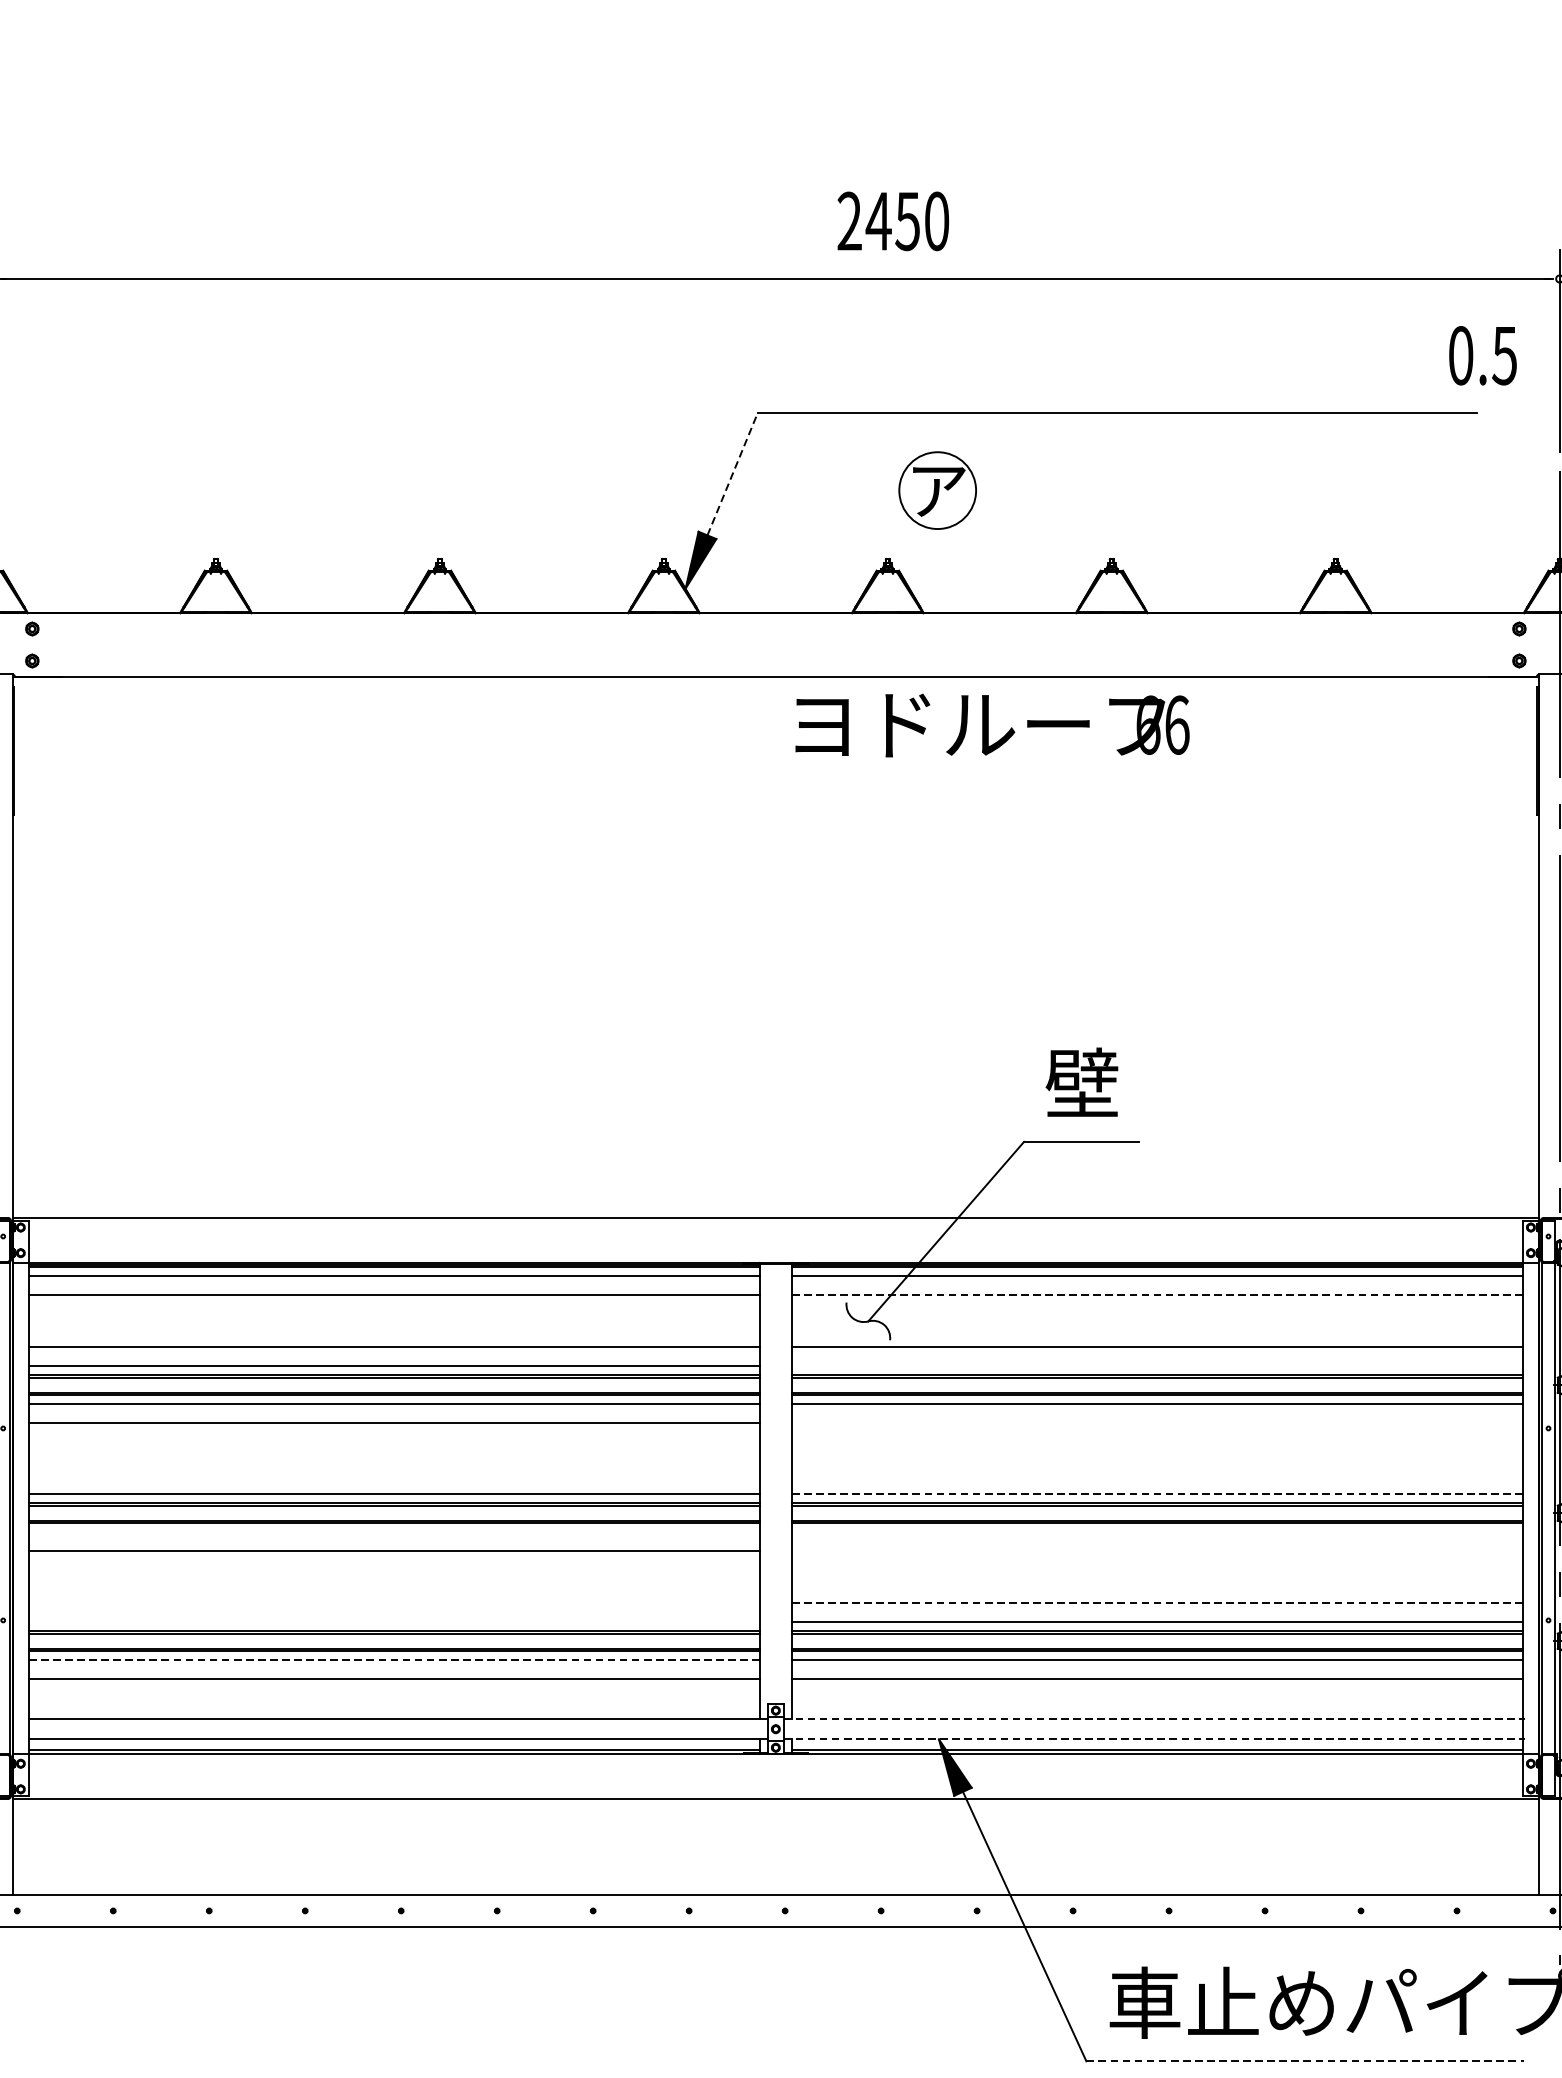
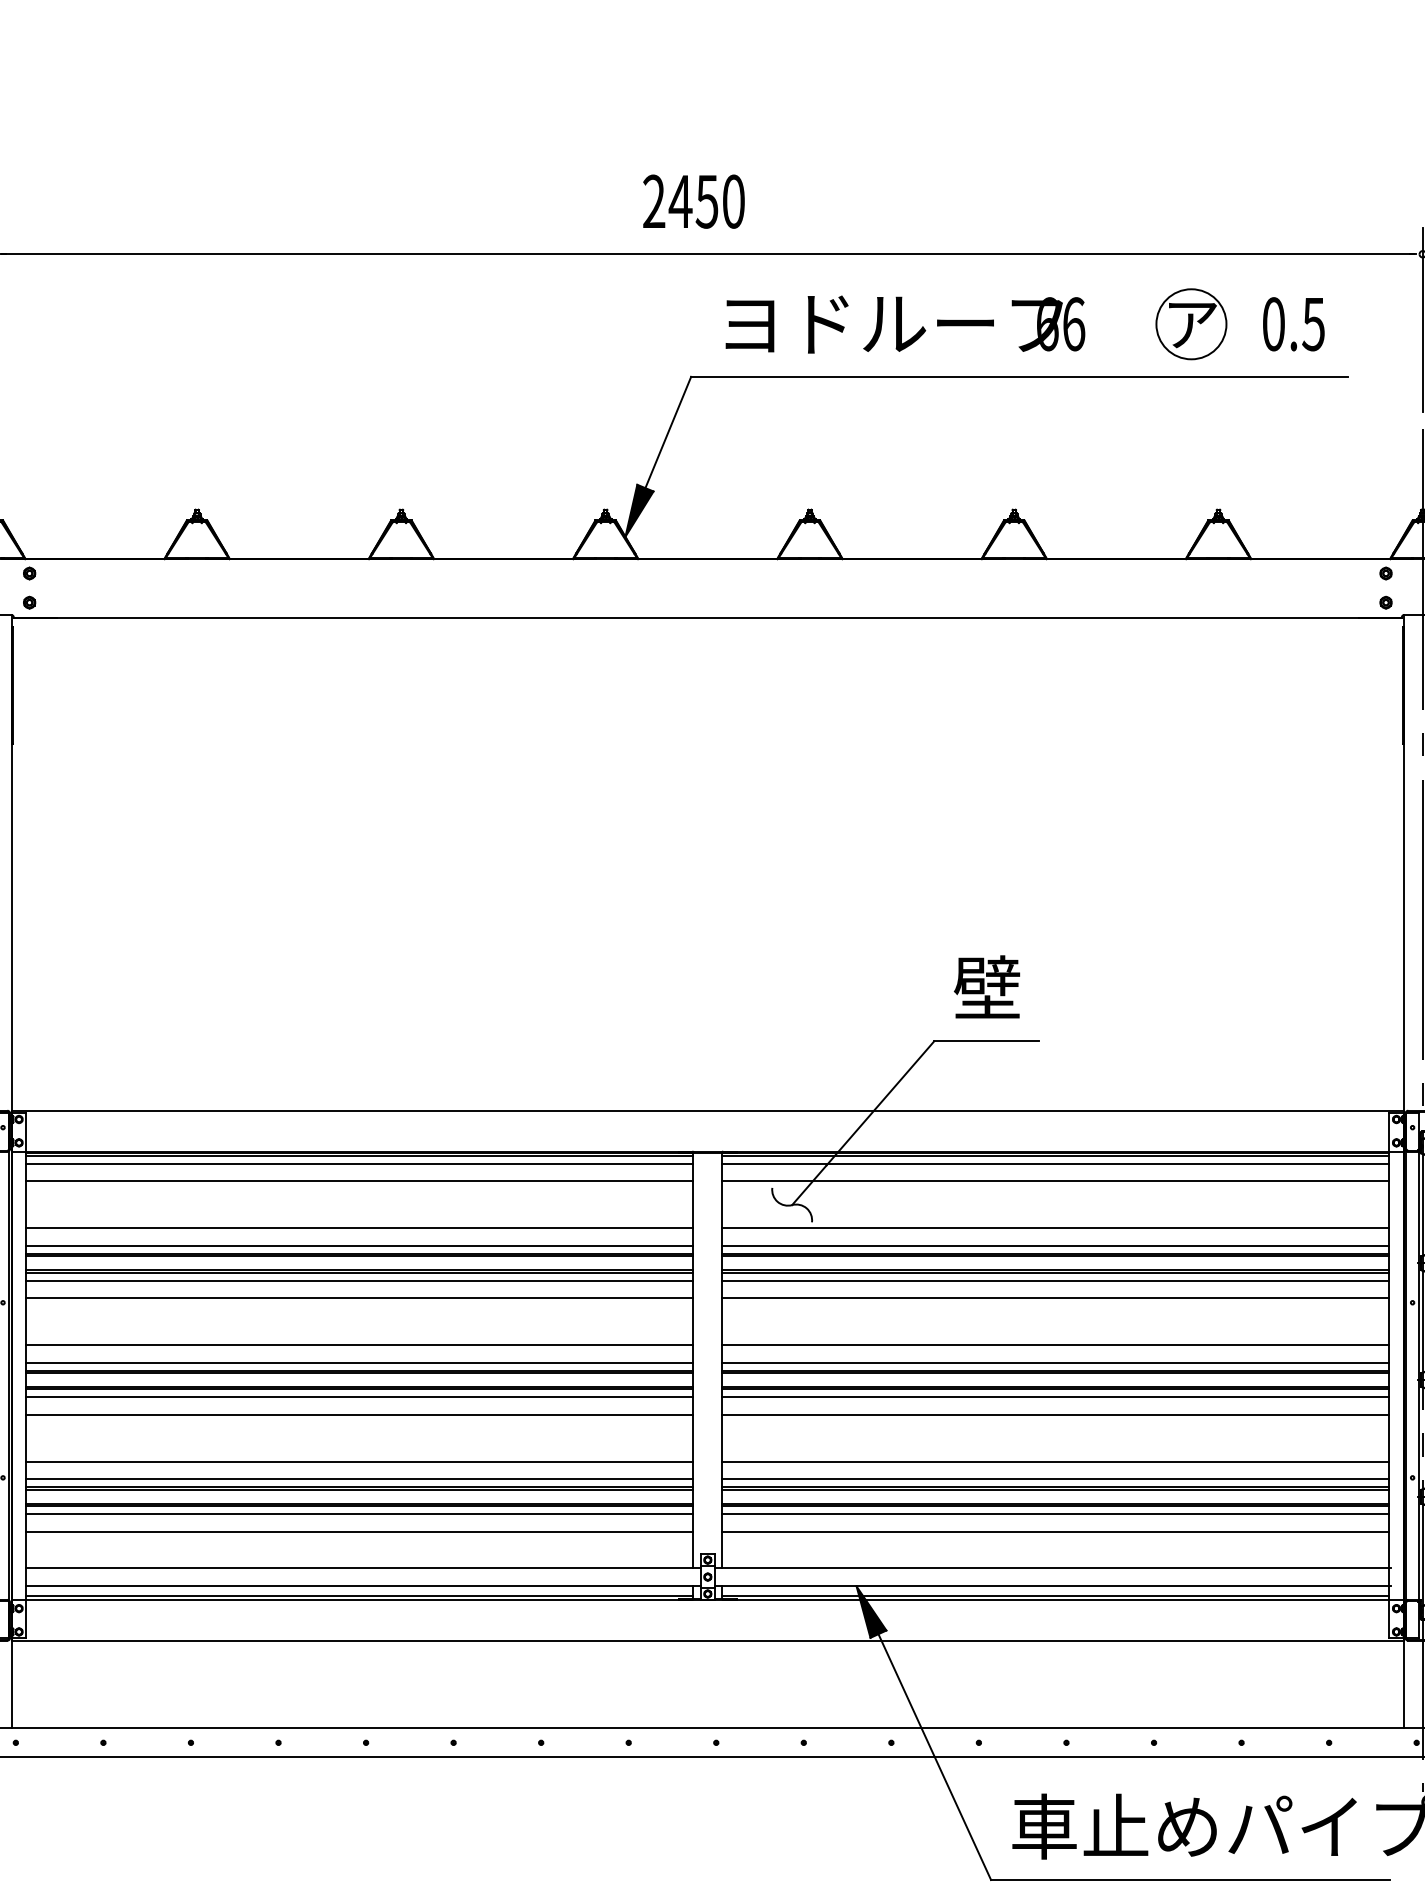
text: (892, 221) -> (693, 201), moved
text: (1482, 356) -> (1293, 324), moved
line: (732, 474) -> (668, 432), dashed -> solid
part: (937, 490) -> (1191, 324), moved
text: (992, 725) -> (905, 324), moved
line: (1158, 1295) -> (1056, 1181), dashed -> solid
line: (1157, 1366) -> (1055, 1246), added
line: (1157, 1423) -> (1055, 1298), added
line: (394, 1475) -> (359, 1345), added
line: (1157, 1475) -> (1055, 1345), added
line: (1158, 1493) -> (1056, 1362), dashed -> solid
line: (394, 1532) -> (359, 1397), added
line: (1157, 1532) -> (1055, 1397), added
line: (1157, 1550) -> (1055, 1414), added
line: (394, 1602) -> (359, 1461), added
line: (1158, 1602) -> (1056, 1461), dashed -> solid
line: (394, 1622) -> (359, 1479), added
line: (395, 1659) -> (360, 1513), dashed -> solid
line: (1153, 1718) -> (1052, 1567), dashed -> solid
line: (1153, 1739) -> (1052, 1586), dashed -> solid
line: (1305, 2061) -> (1190, 1880), dashed -> solid

